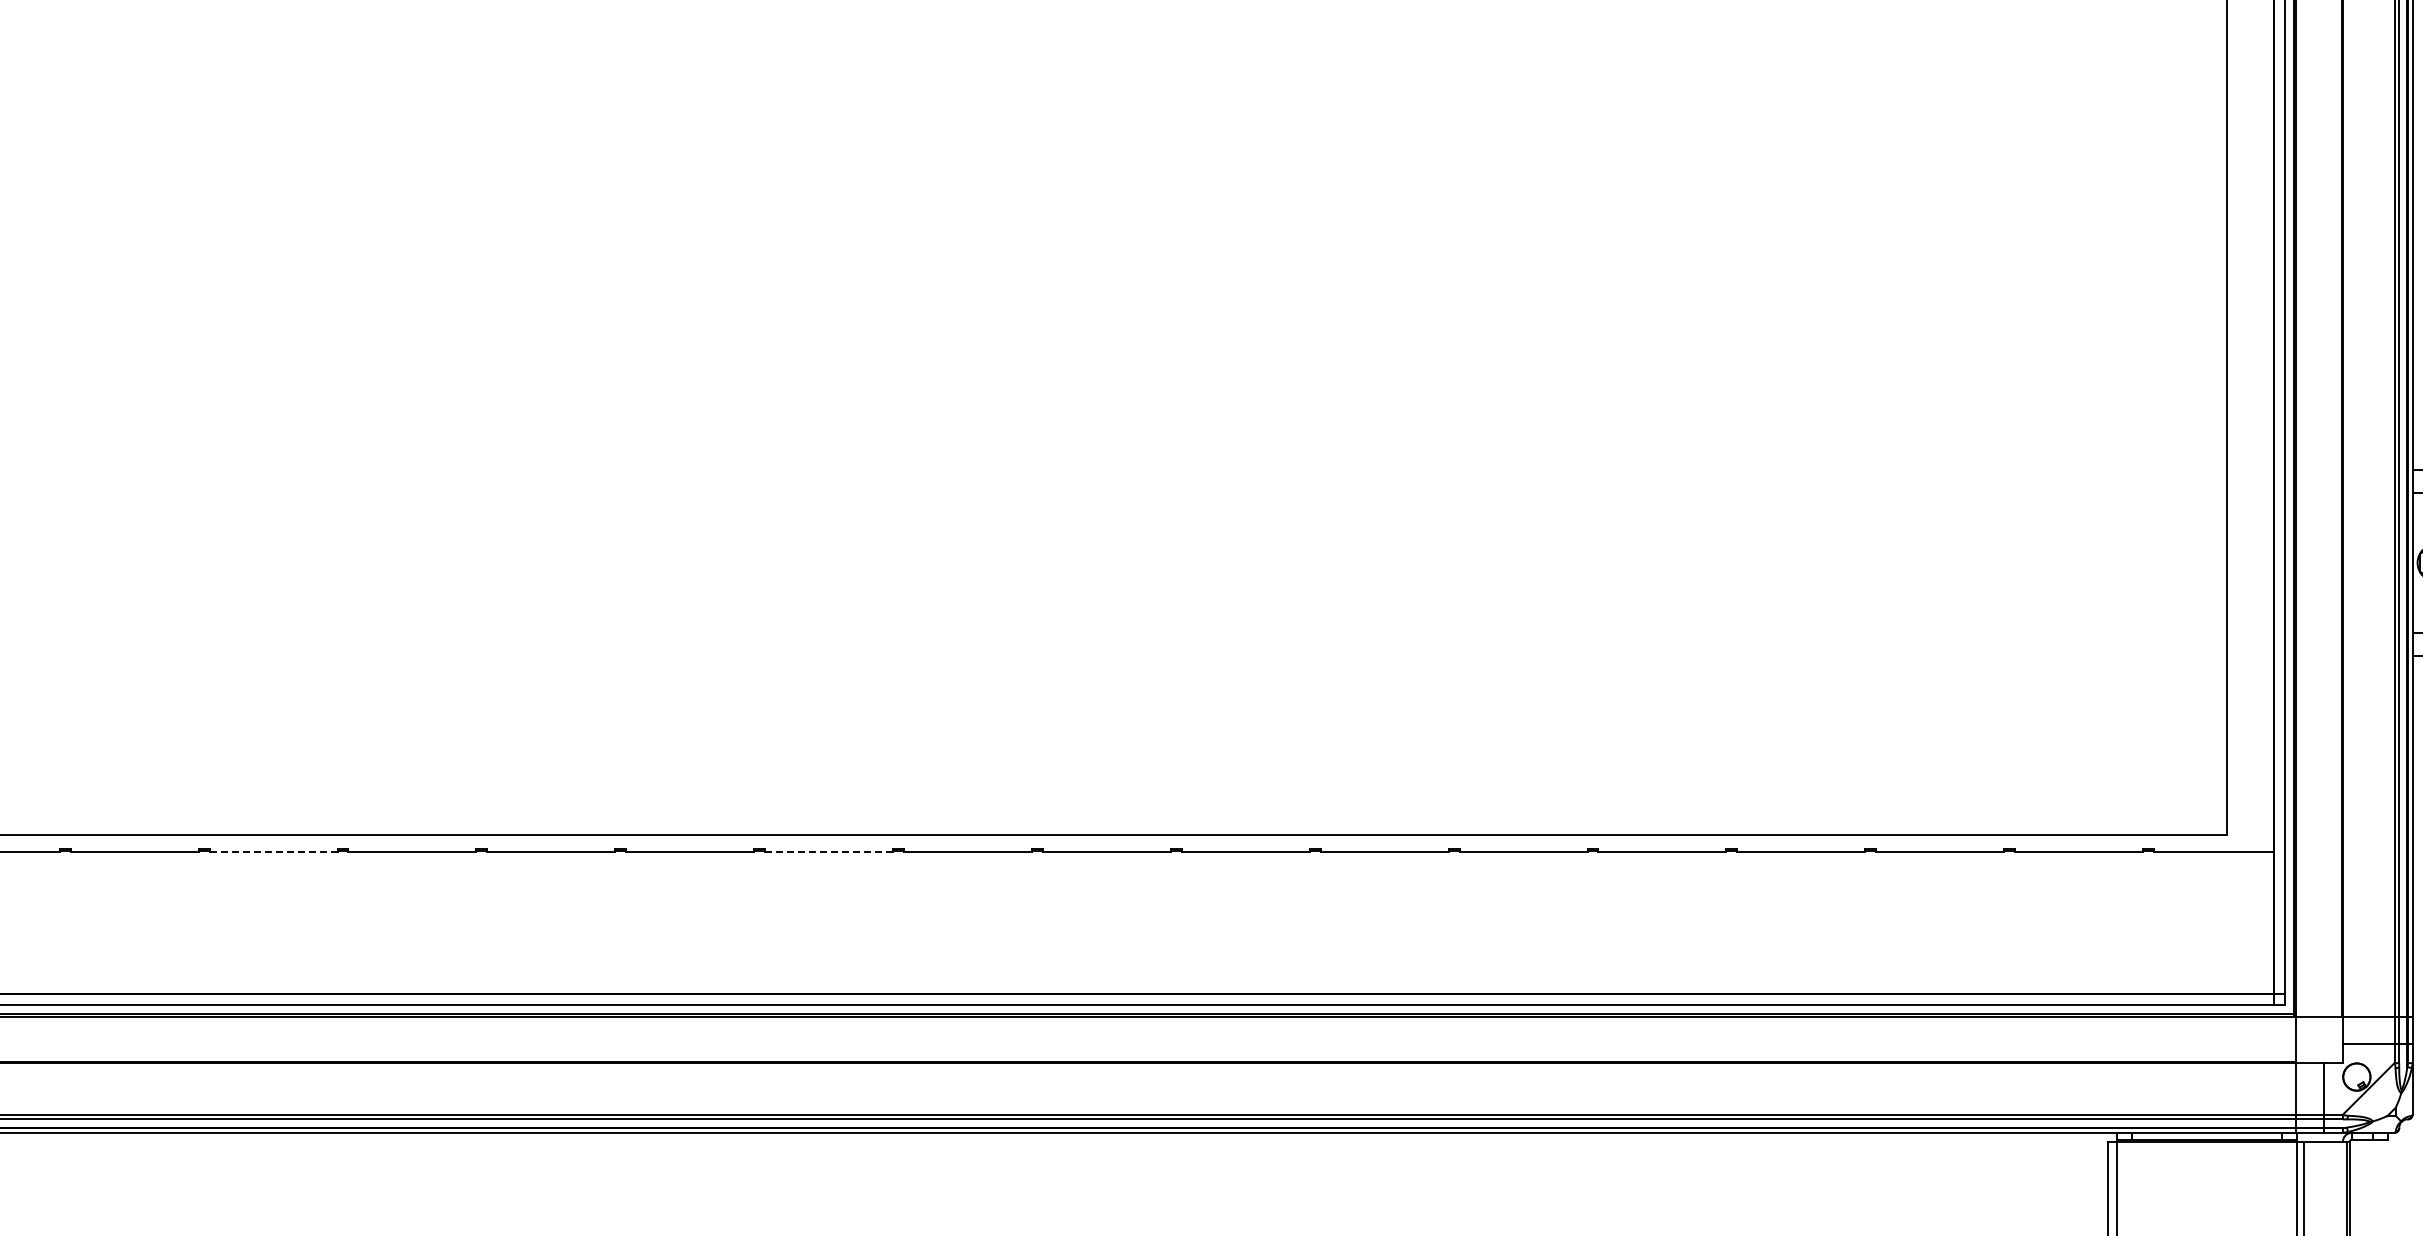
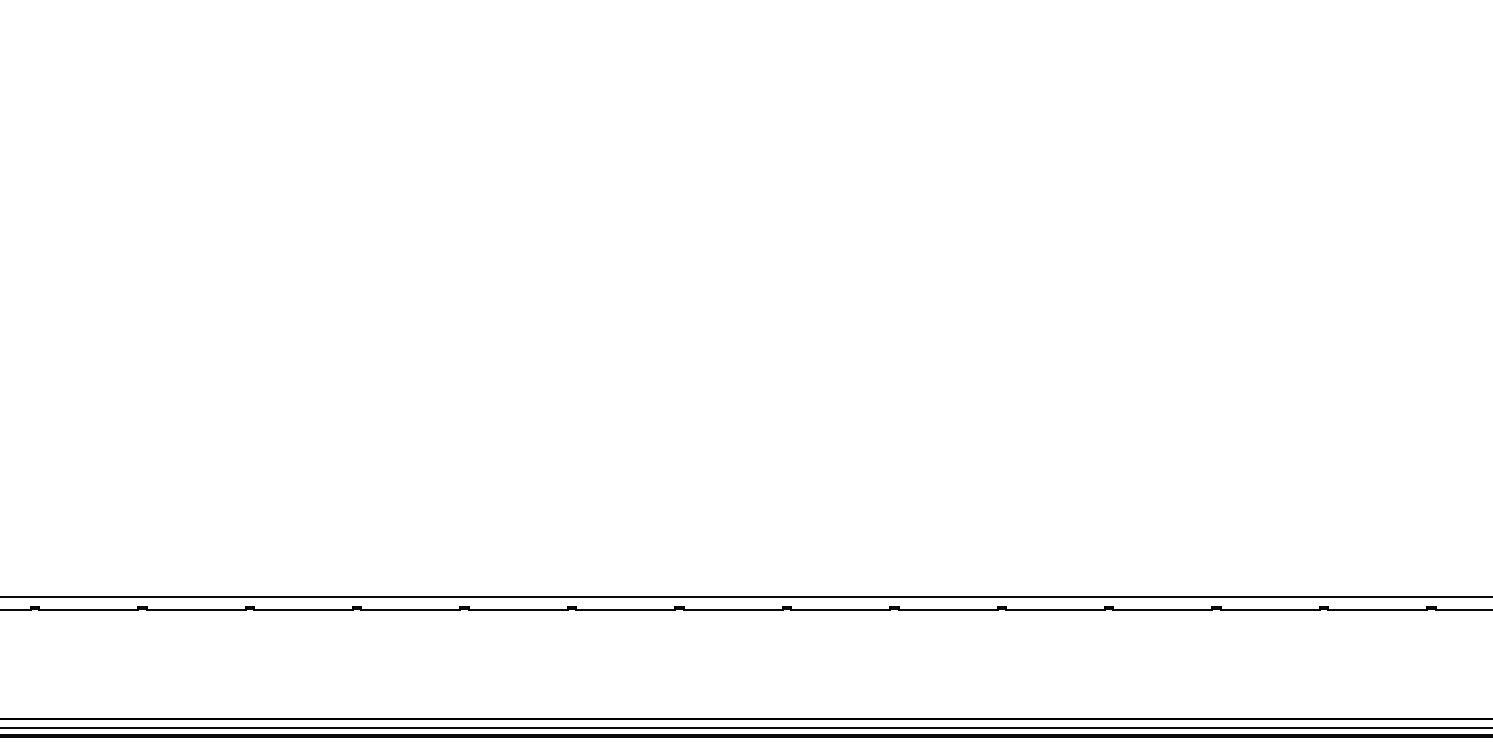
line: (273, 852) -> (303, 609), dashed -> solid
line: (829, 852) -> (733, 609), dashed -> solid

